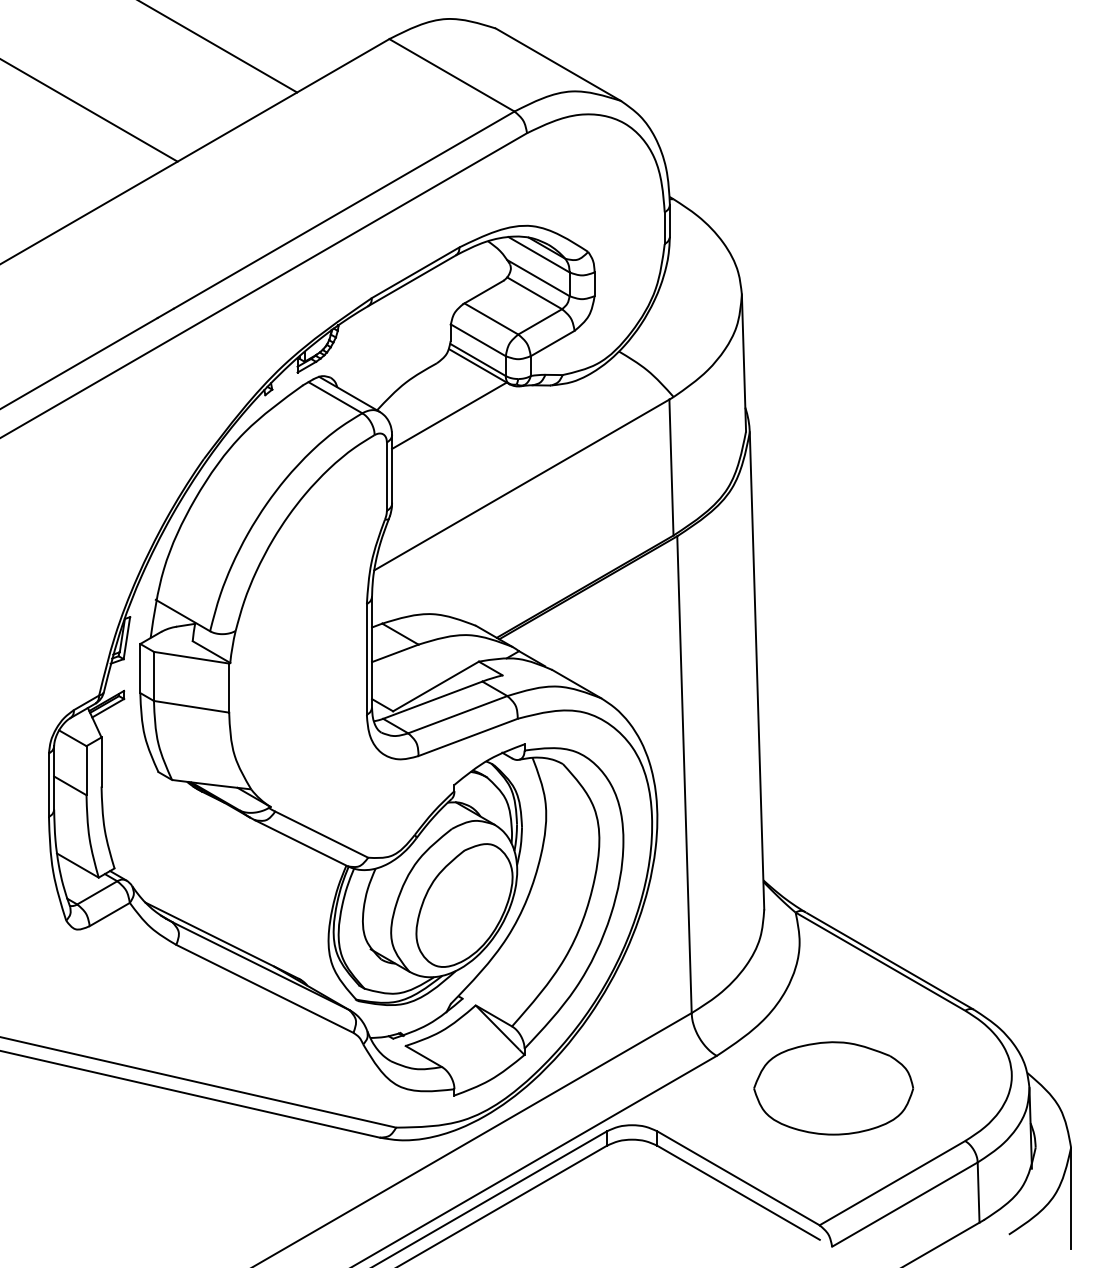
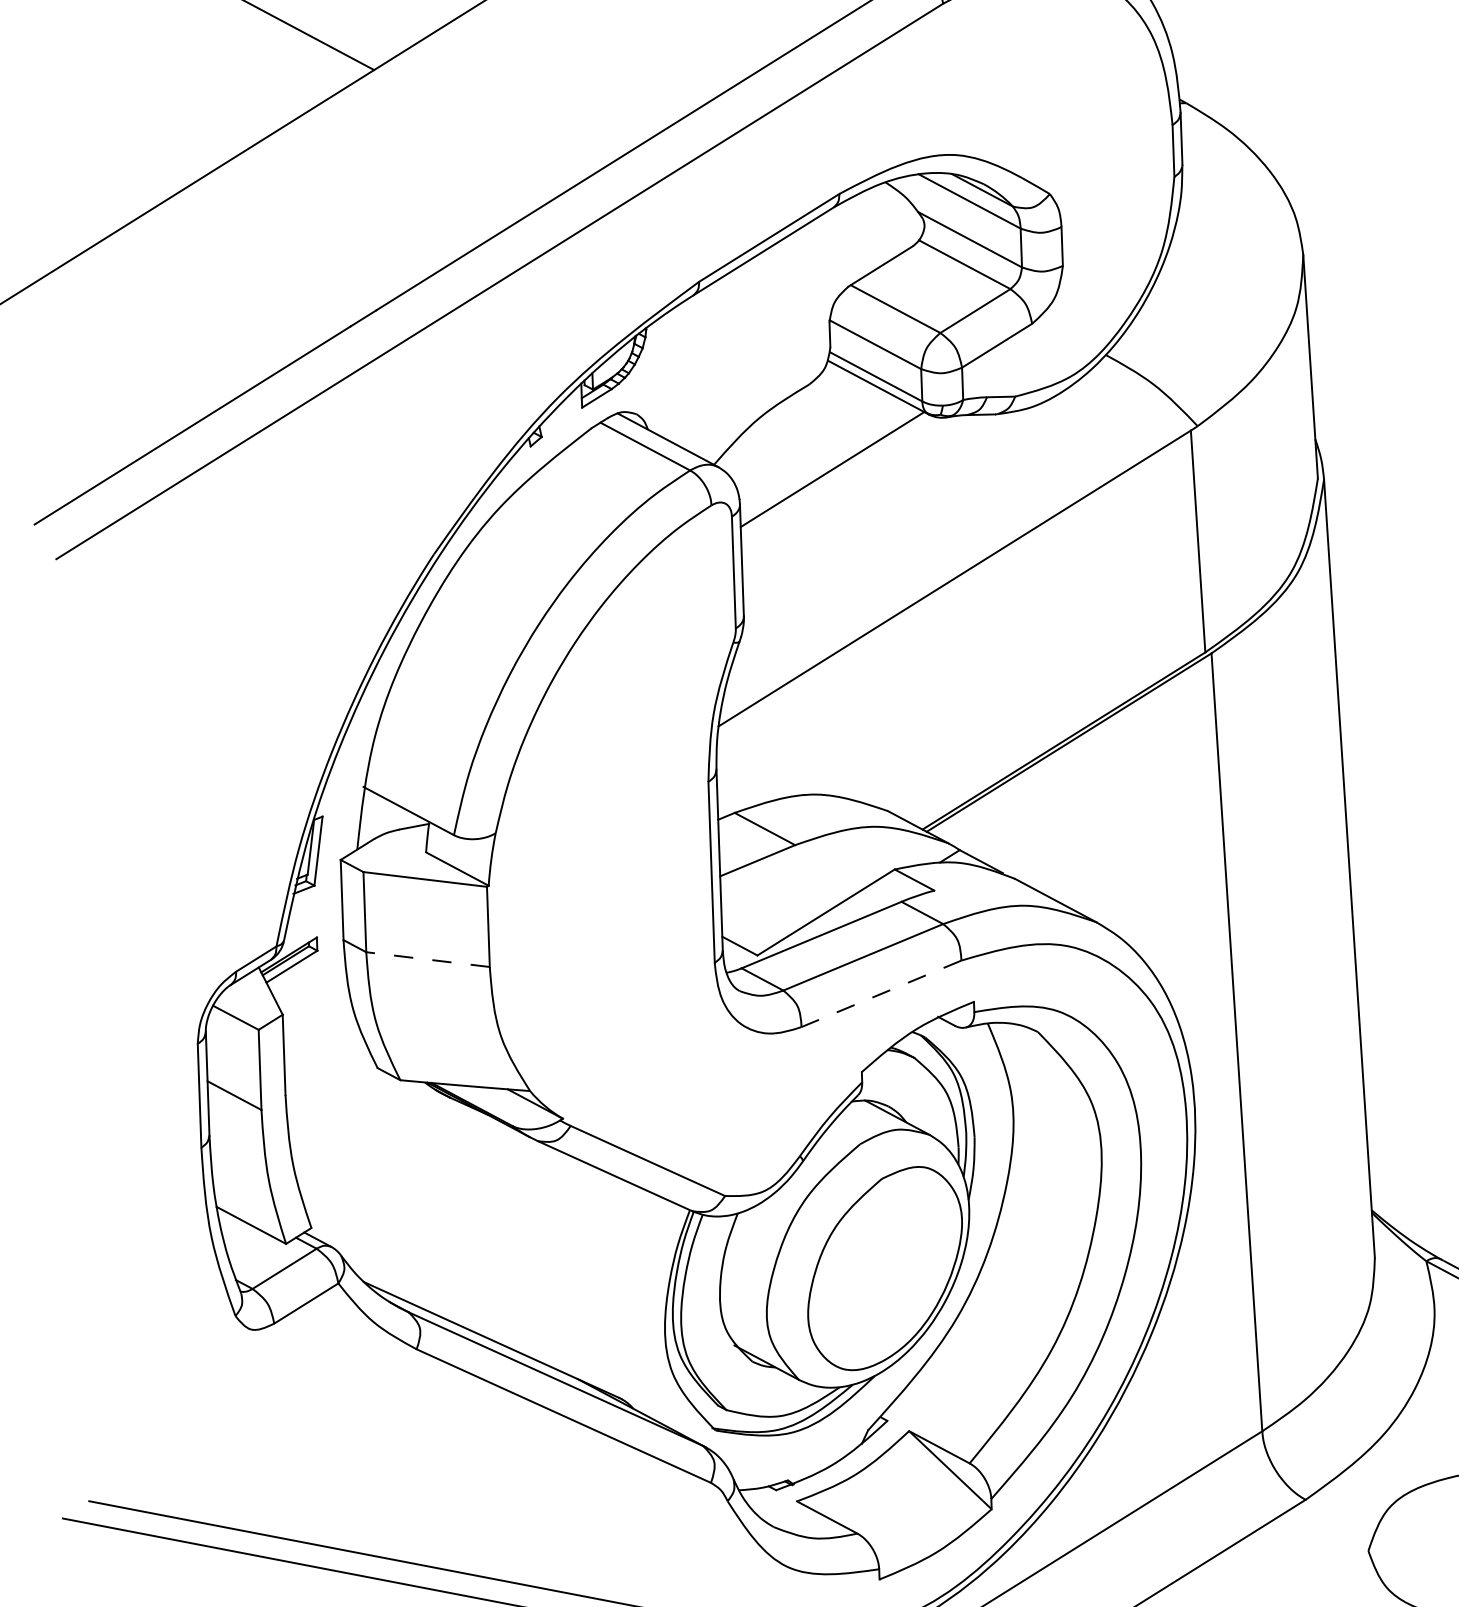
line: (191, 706) -> (427, 959), solid -> dashed
line: (468, 737) -> (882, 993), solid -> dashed

